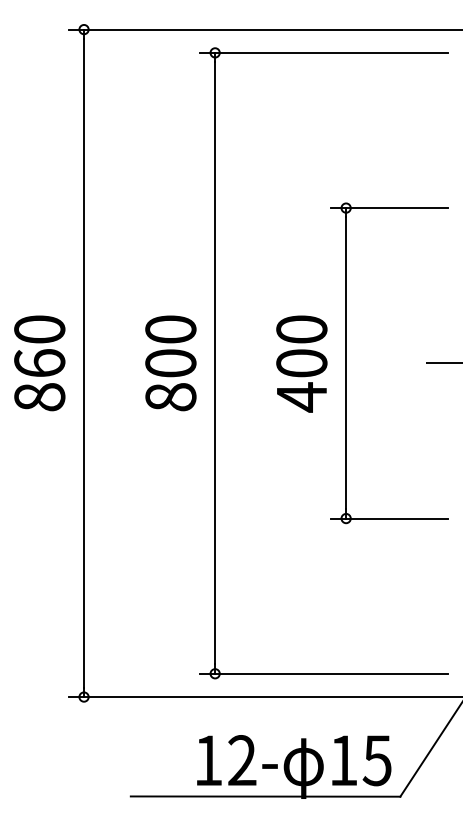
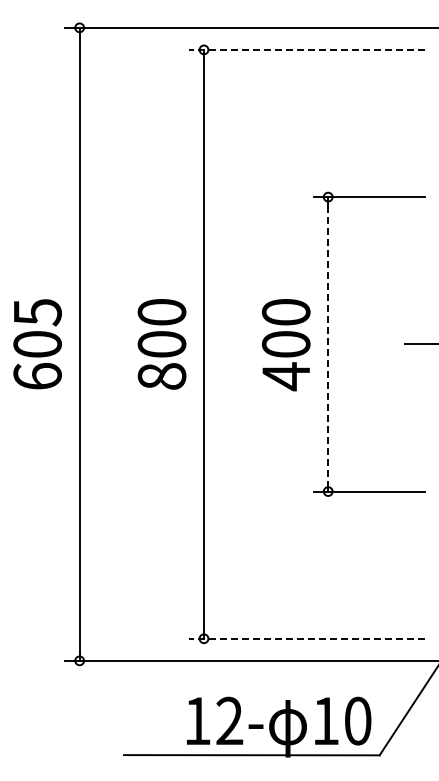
line: (323, 52) -> (306, 49), solid -> dashed
text: (39, 363) -> (37, 344), 860 -> 605
line: (346, 363) -> (328, 344), solid -> dashed
line: (323, 673) -> (306, 638), solid -> dashed
text: (377, 759) -> (357, 720), 15 -> 10

